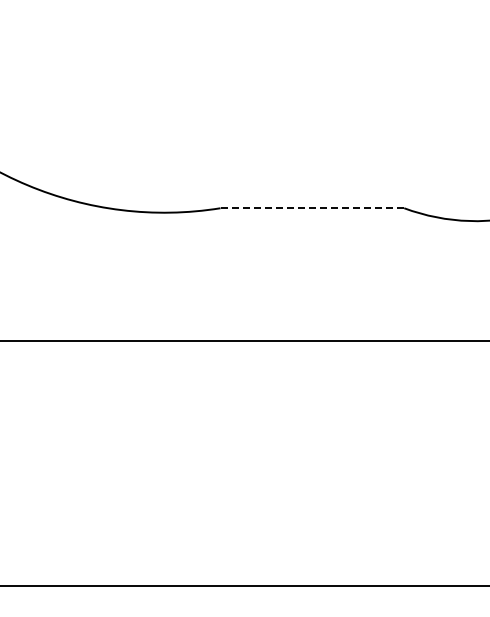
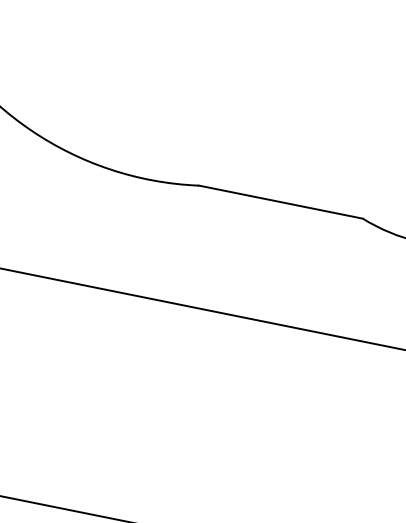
line: (312, 208) -> (281, 202), dashed -> solid

